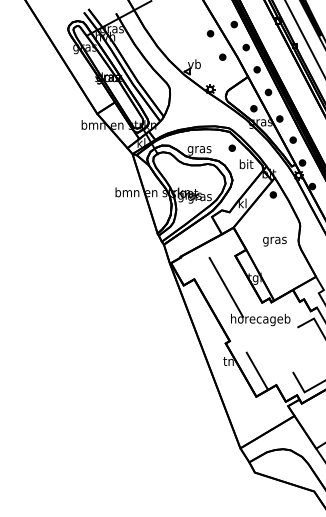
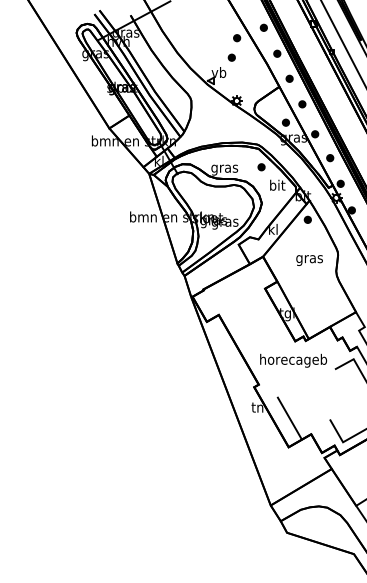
part: (222, 57) -> (231, 57), moved
text: (274, 241) -> (309, 260), moved
line: (225, 286) -> (254, 323), removed

